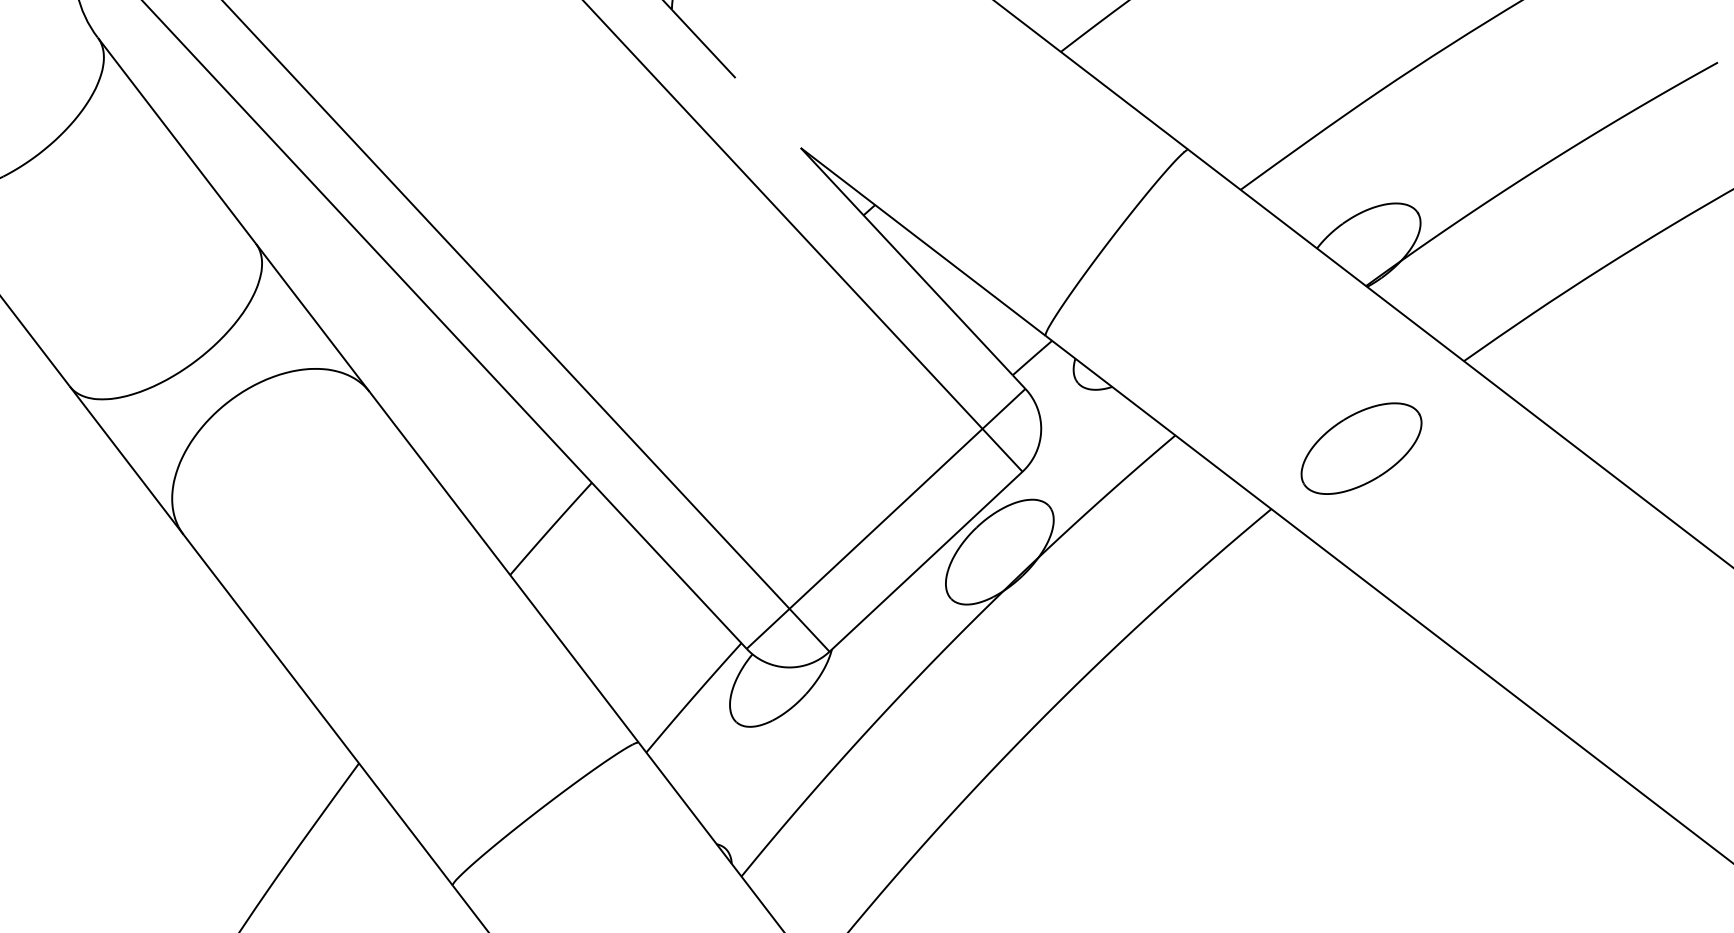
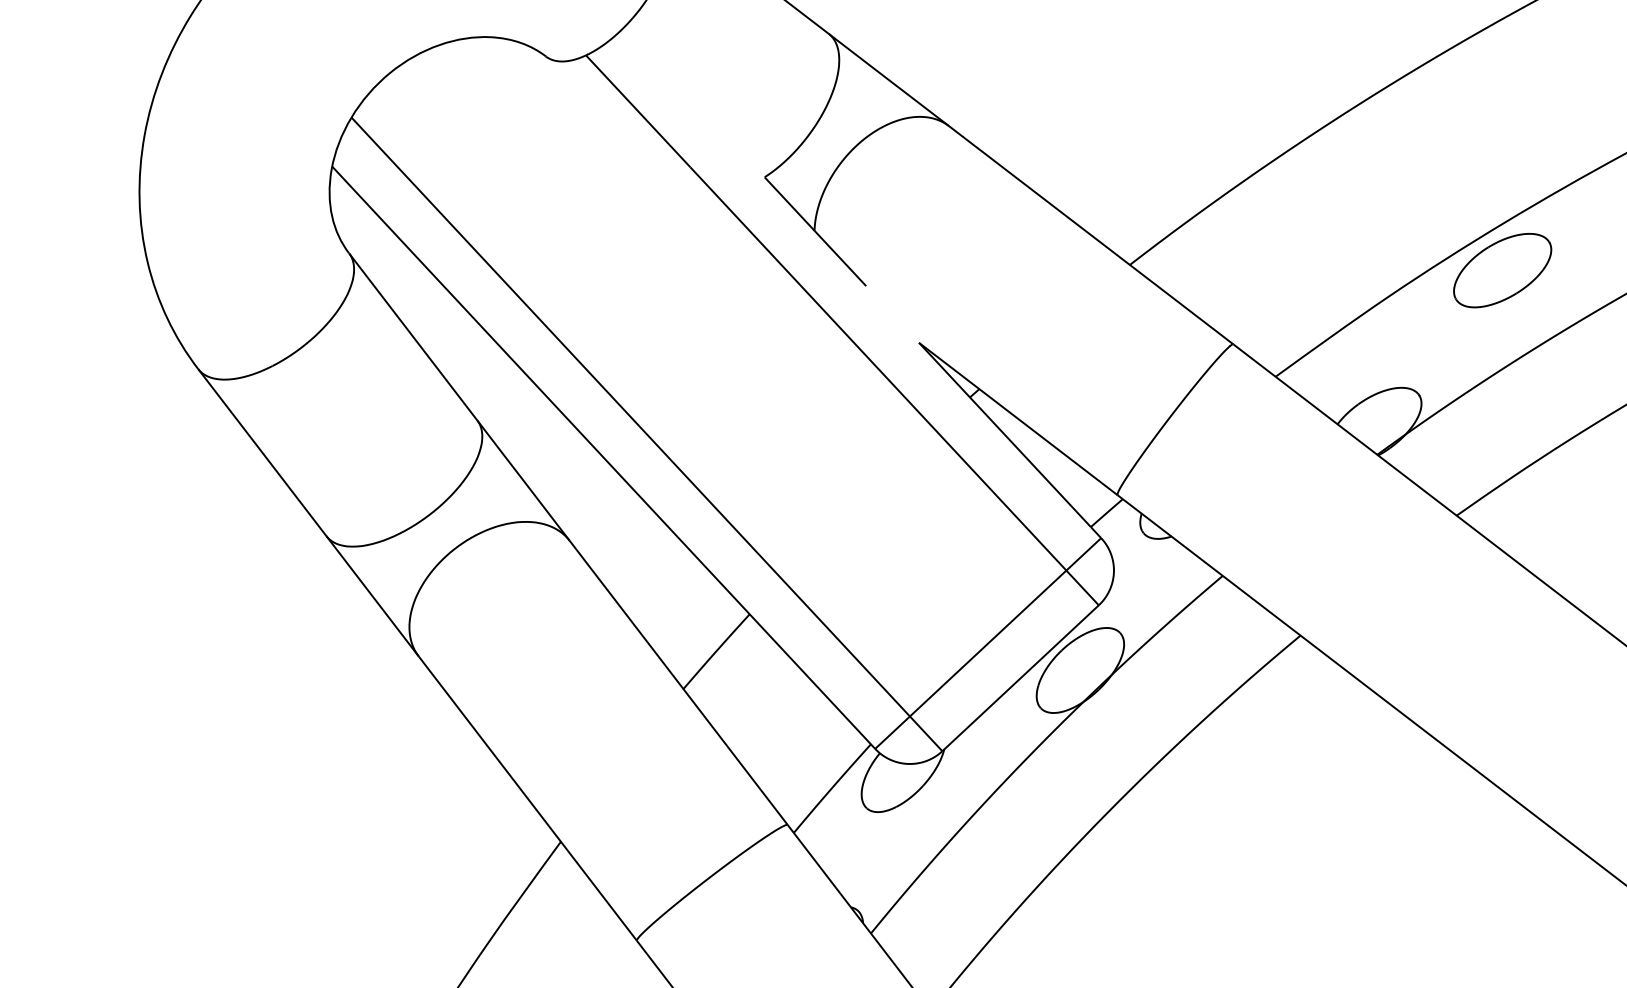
part: (1361, 448) -> (1502, 270), moved

